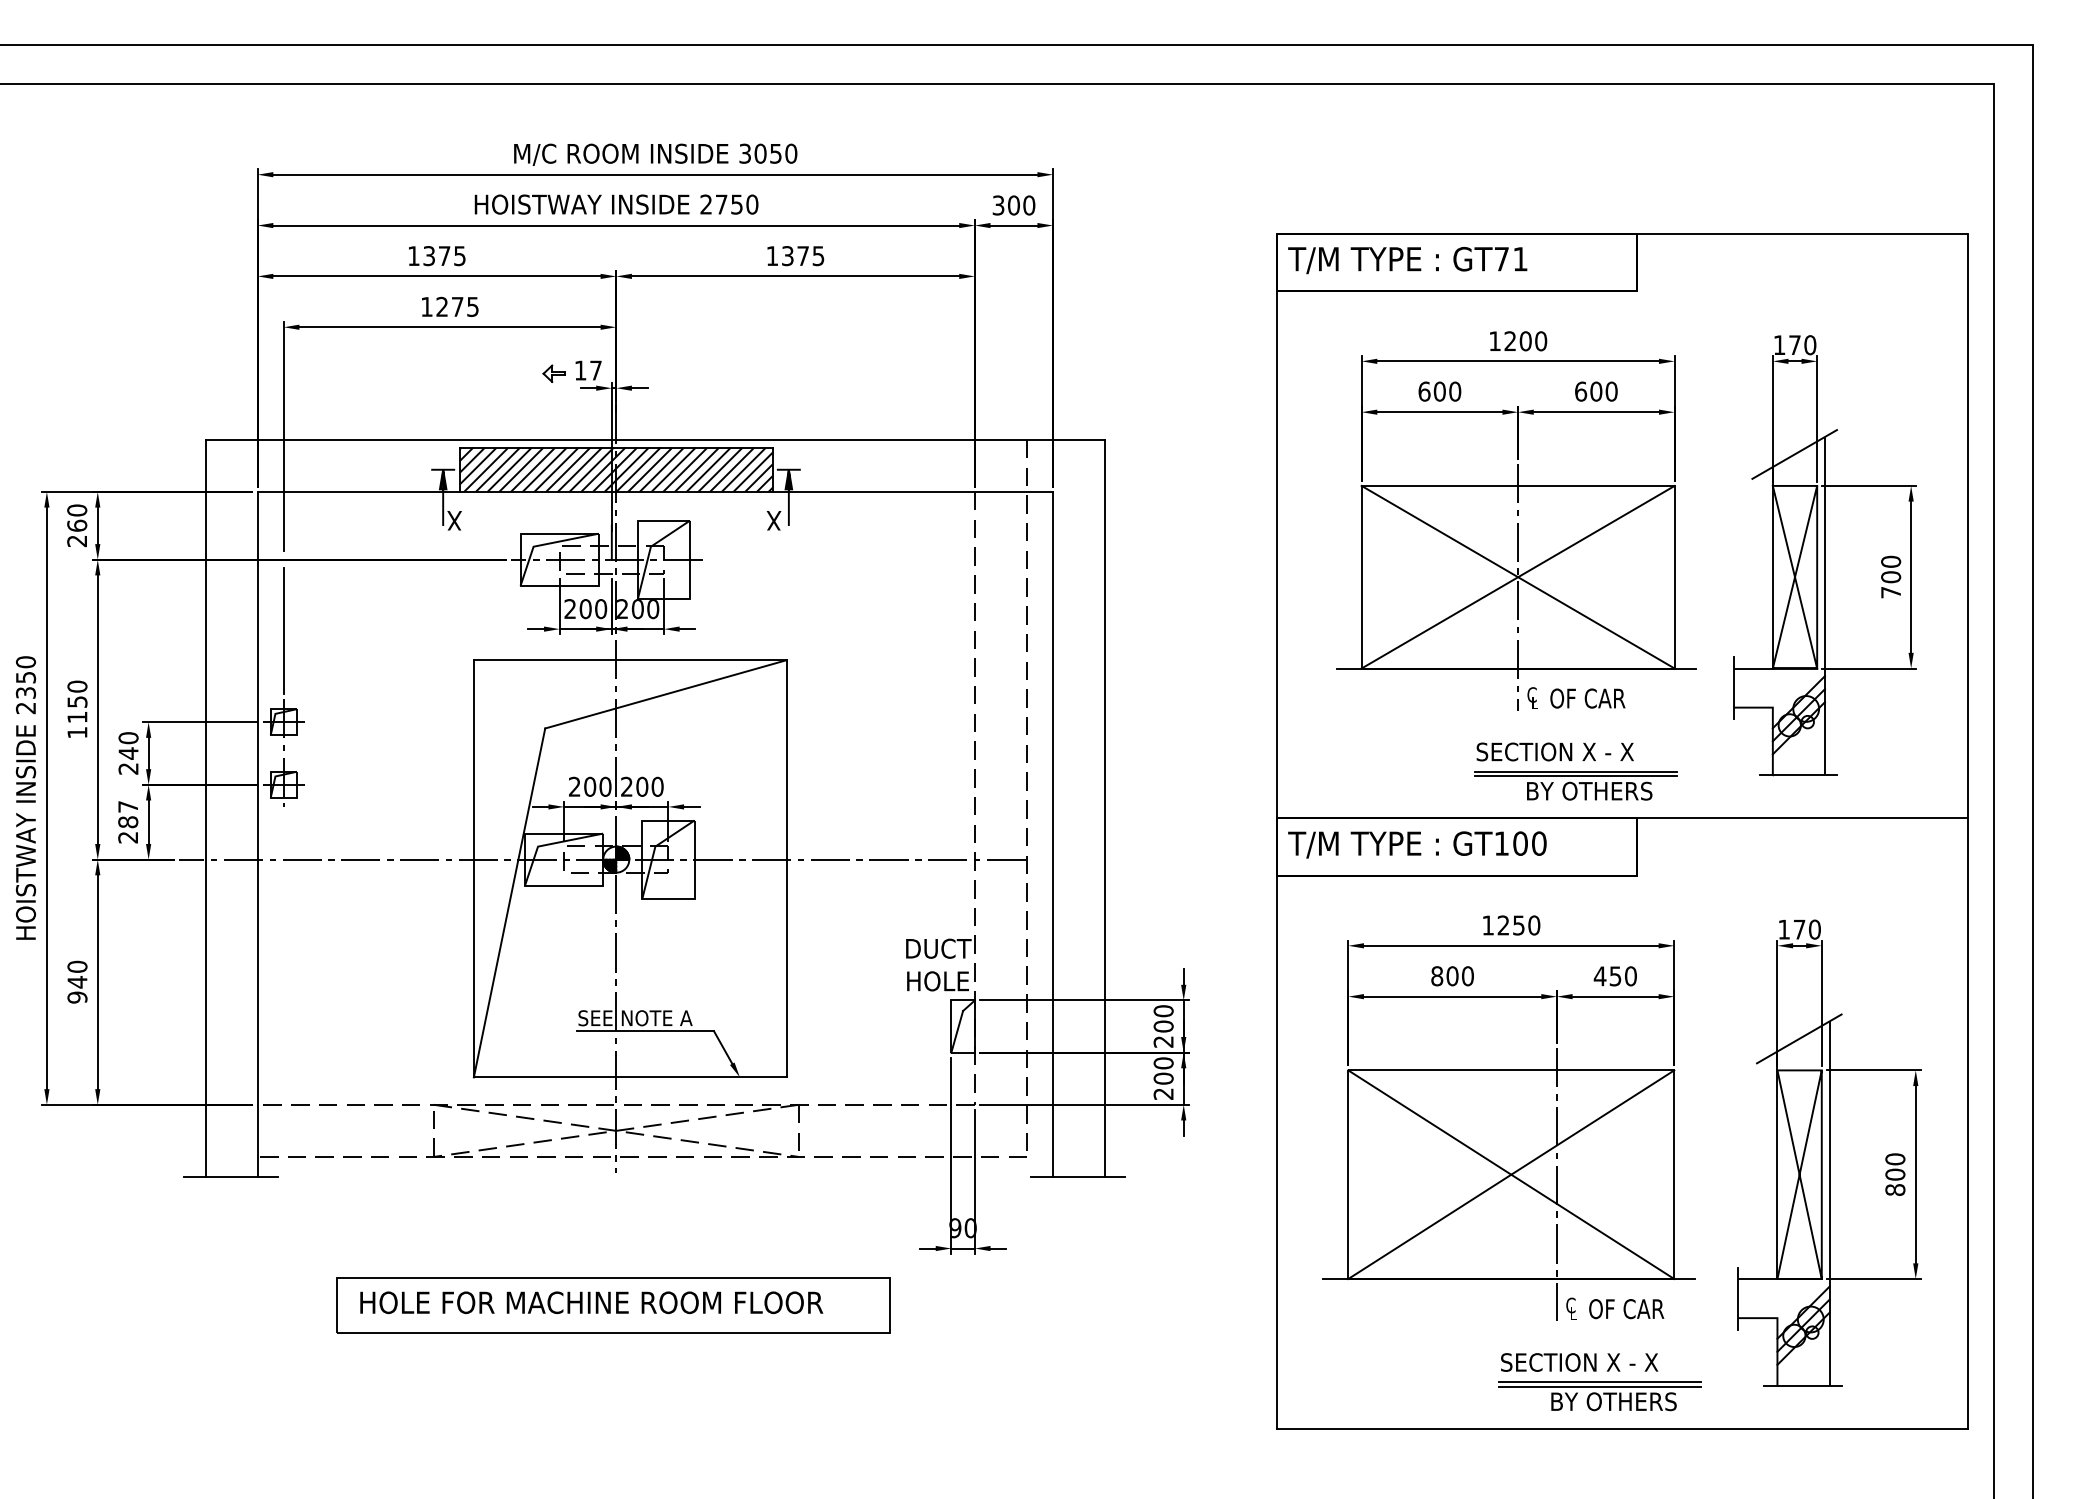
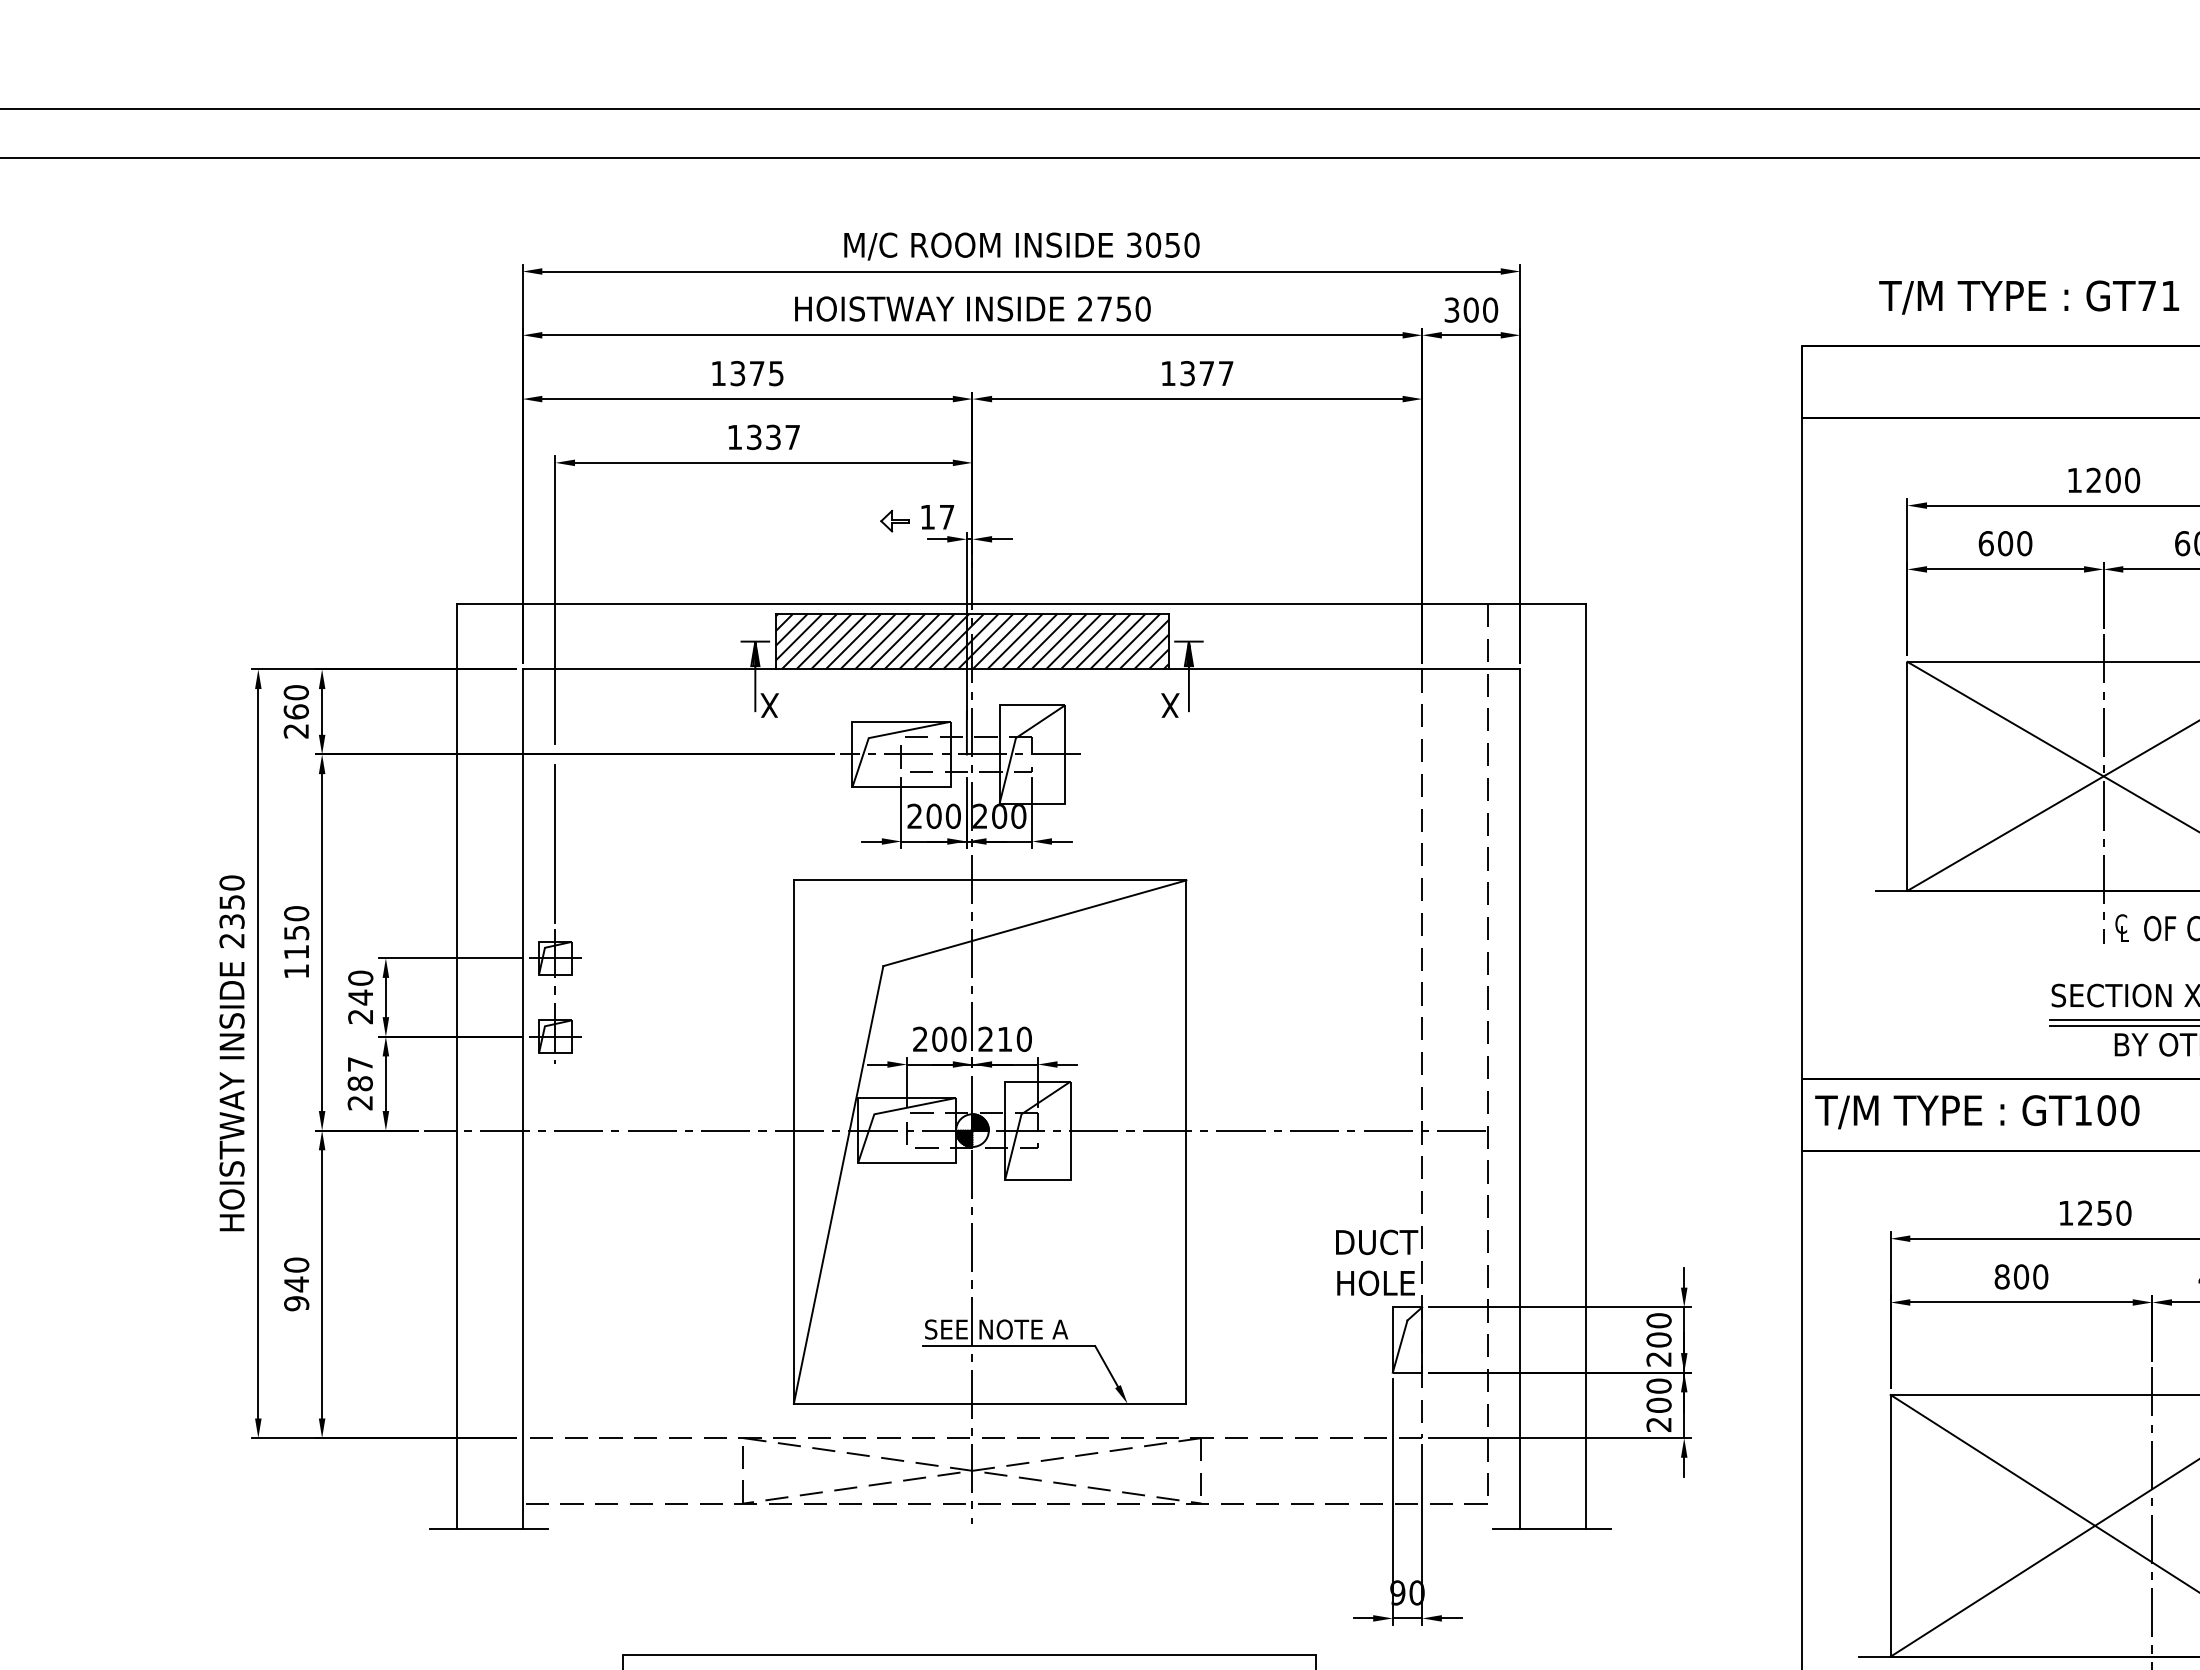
text: (818, 256) -> (1226, 374), 1375 -> 1377
text: (1407, 260) -> (2028, 297), moved
text: (457, 306) -> (773, 436), 1275 -> 1337
text: (642, 786) -> (1005, 1038), 200 -> 210

